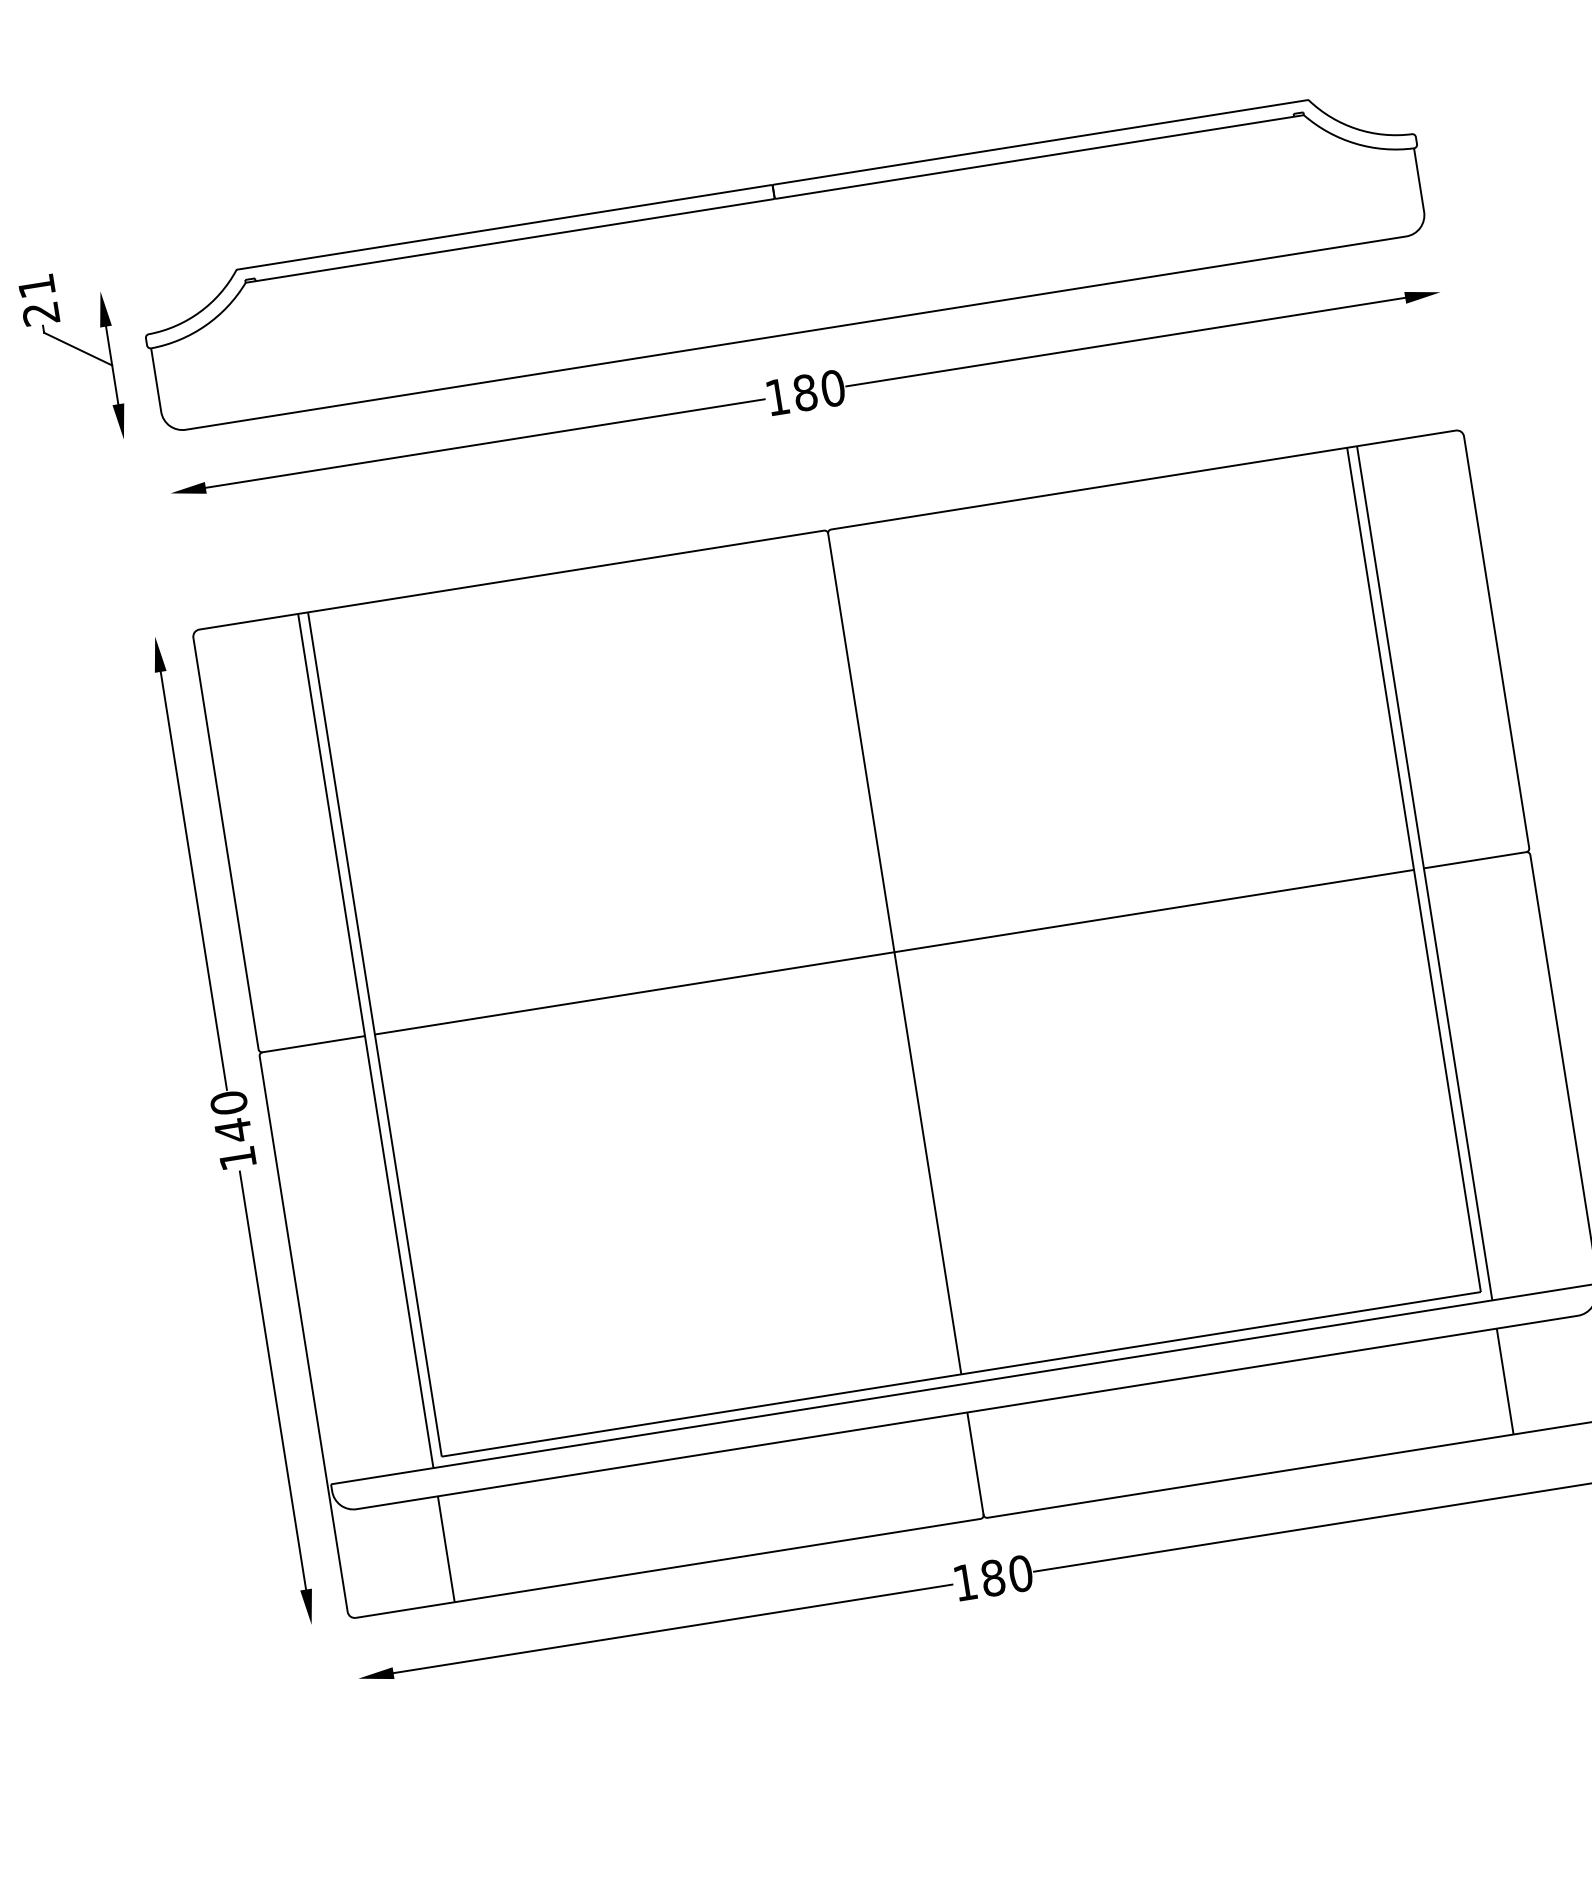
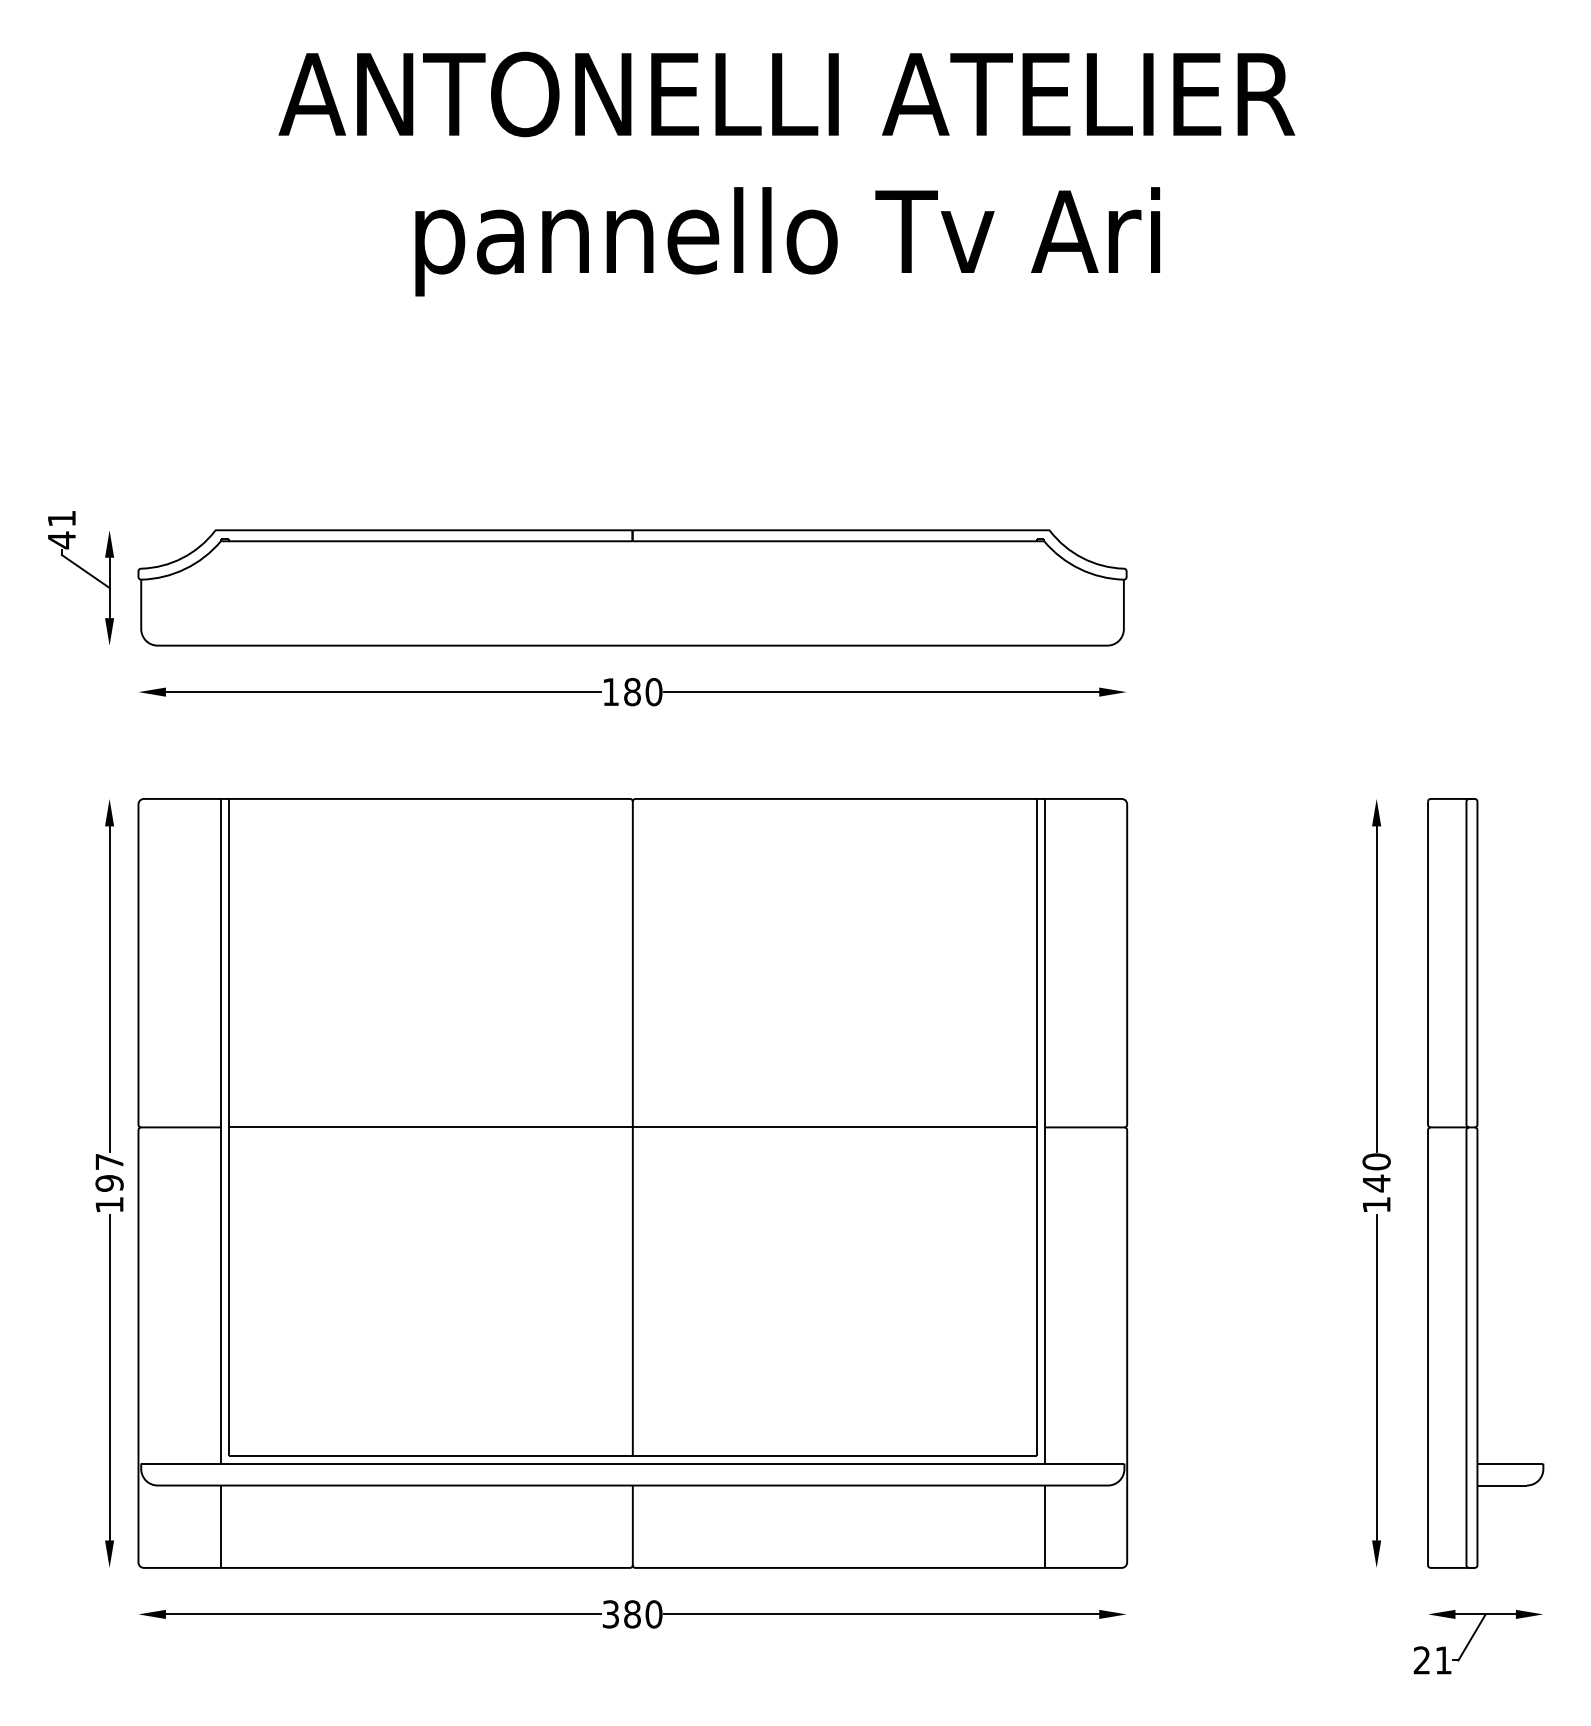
text: (40, 314) -> (61, 540), 21 -> 41
text: (231, 1116) -> (109, 1172), 140 -> 197
text: (964, 1582) -> (610, 1614), 180 -> 380

